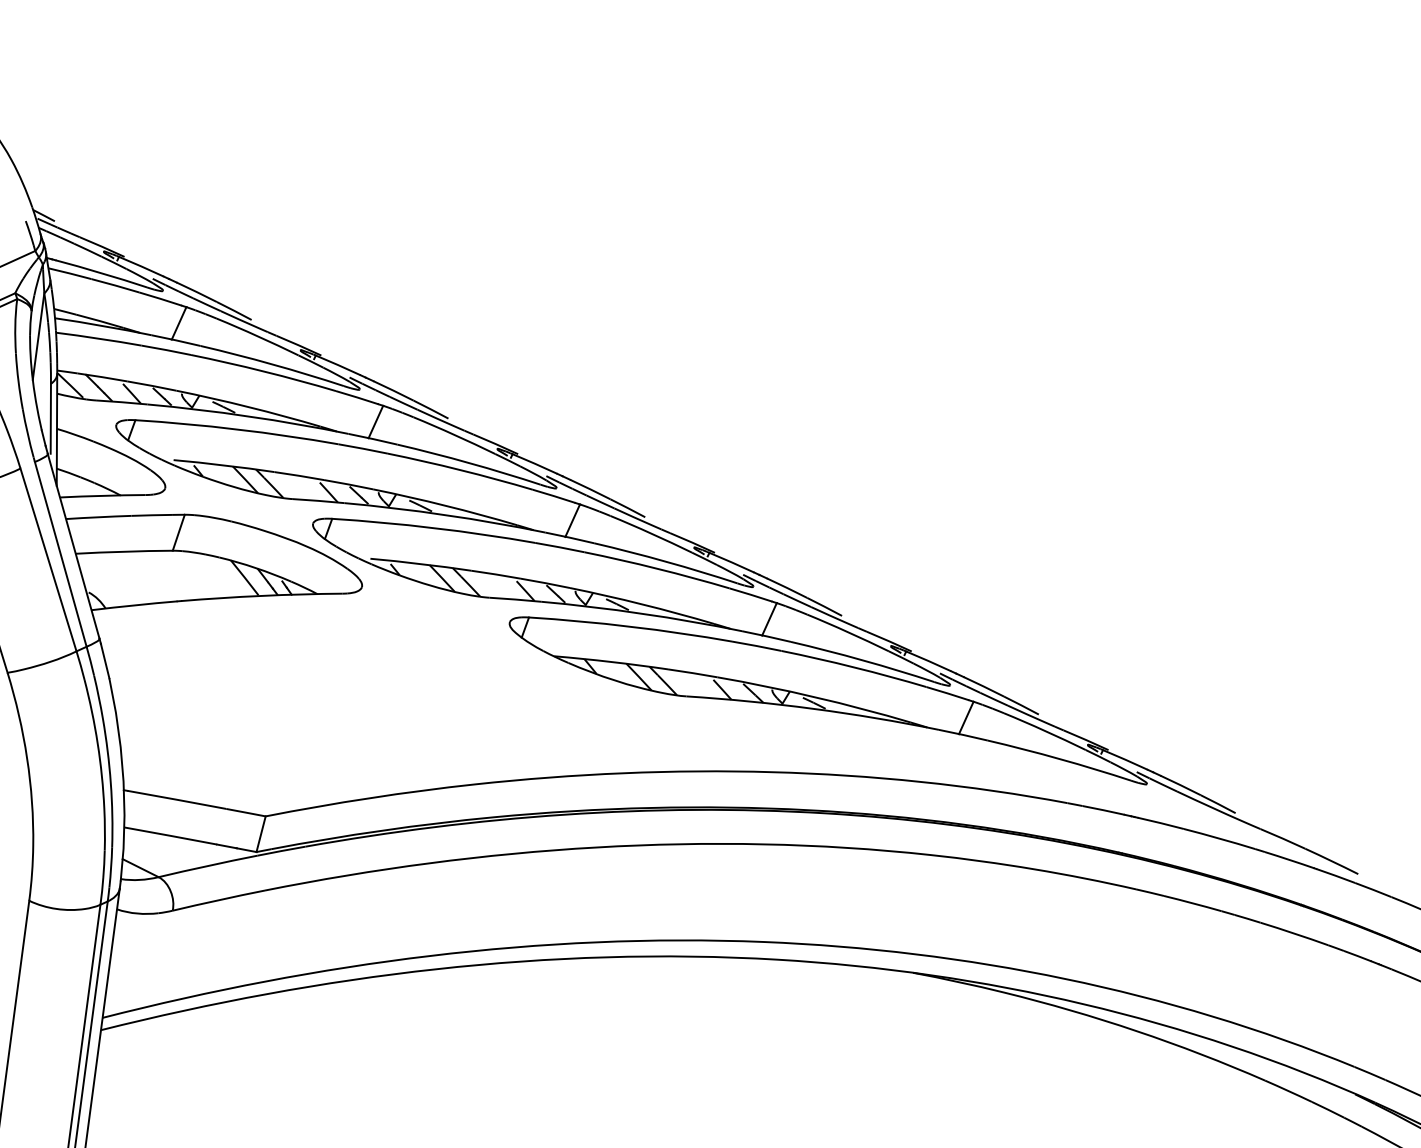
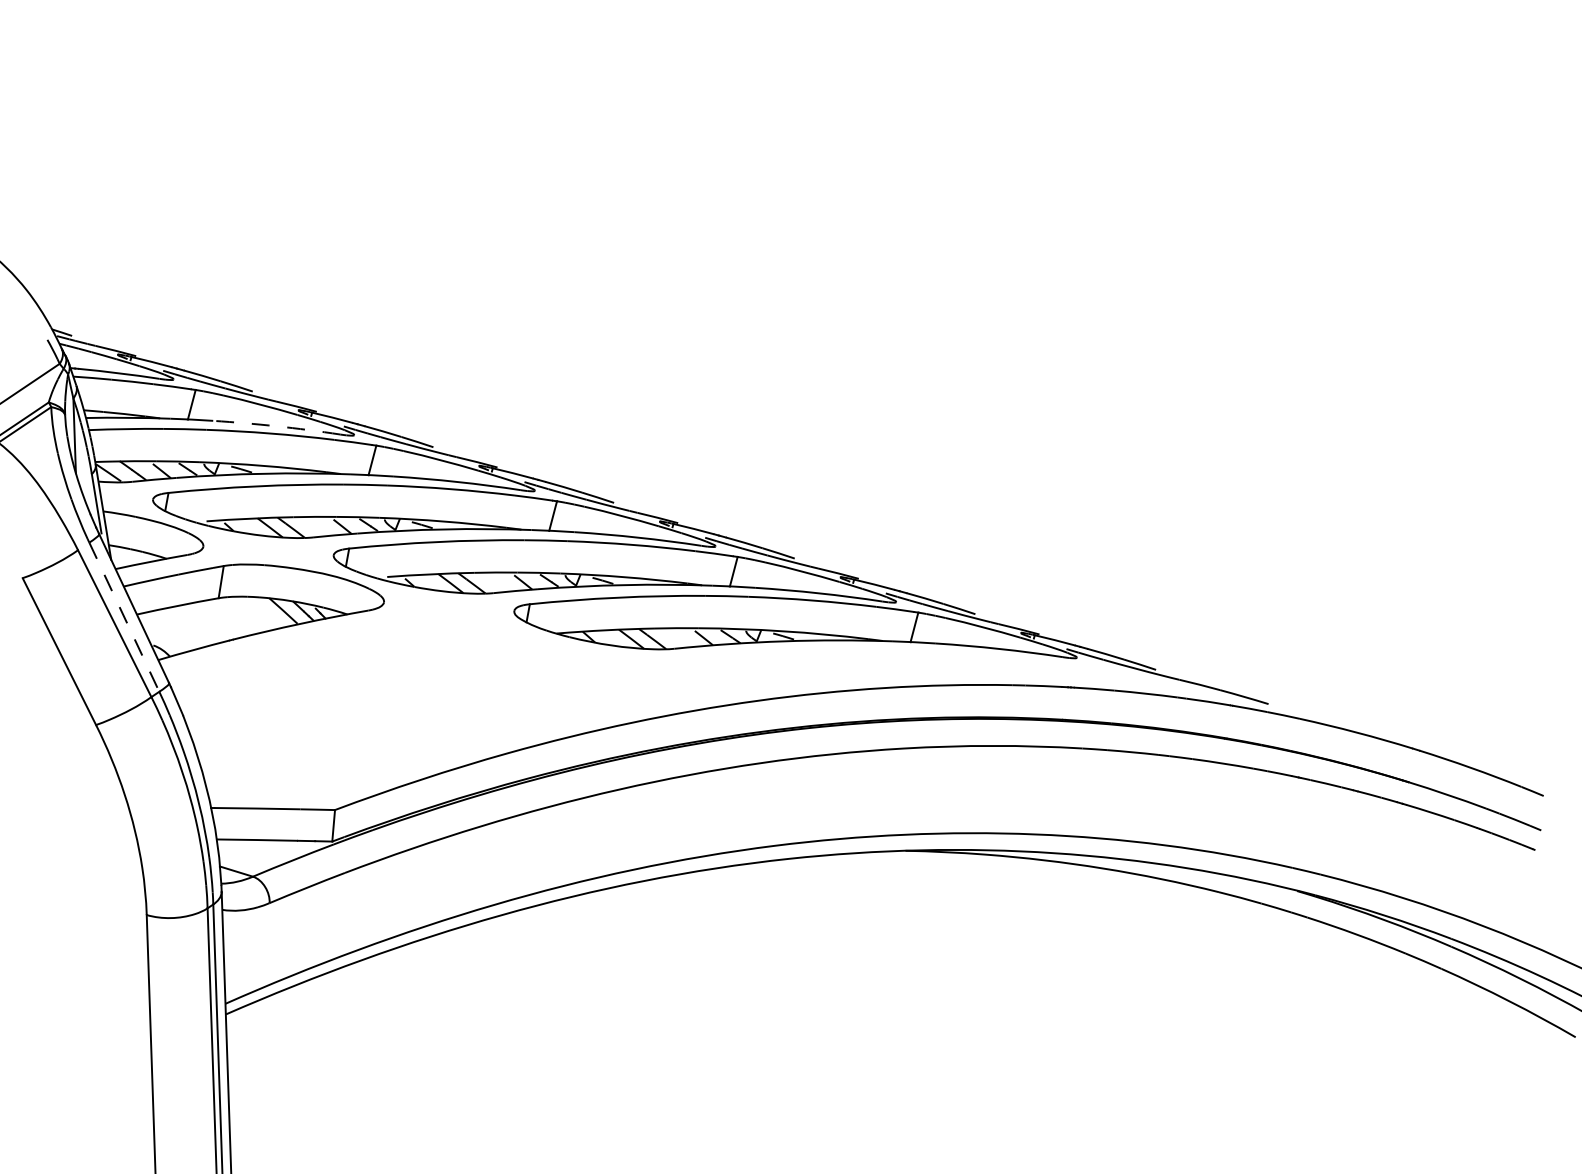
arc: (272, 364) -> (276, 426), solid -> dashed
line: (60, 554) -> (124, 617), solid -> dashed

